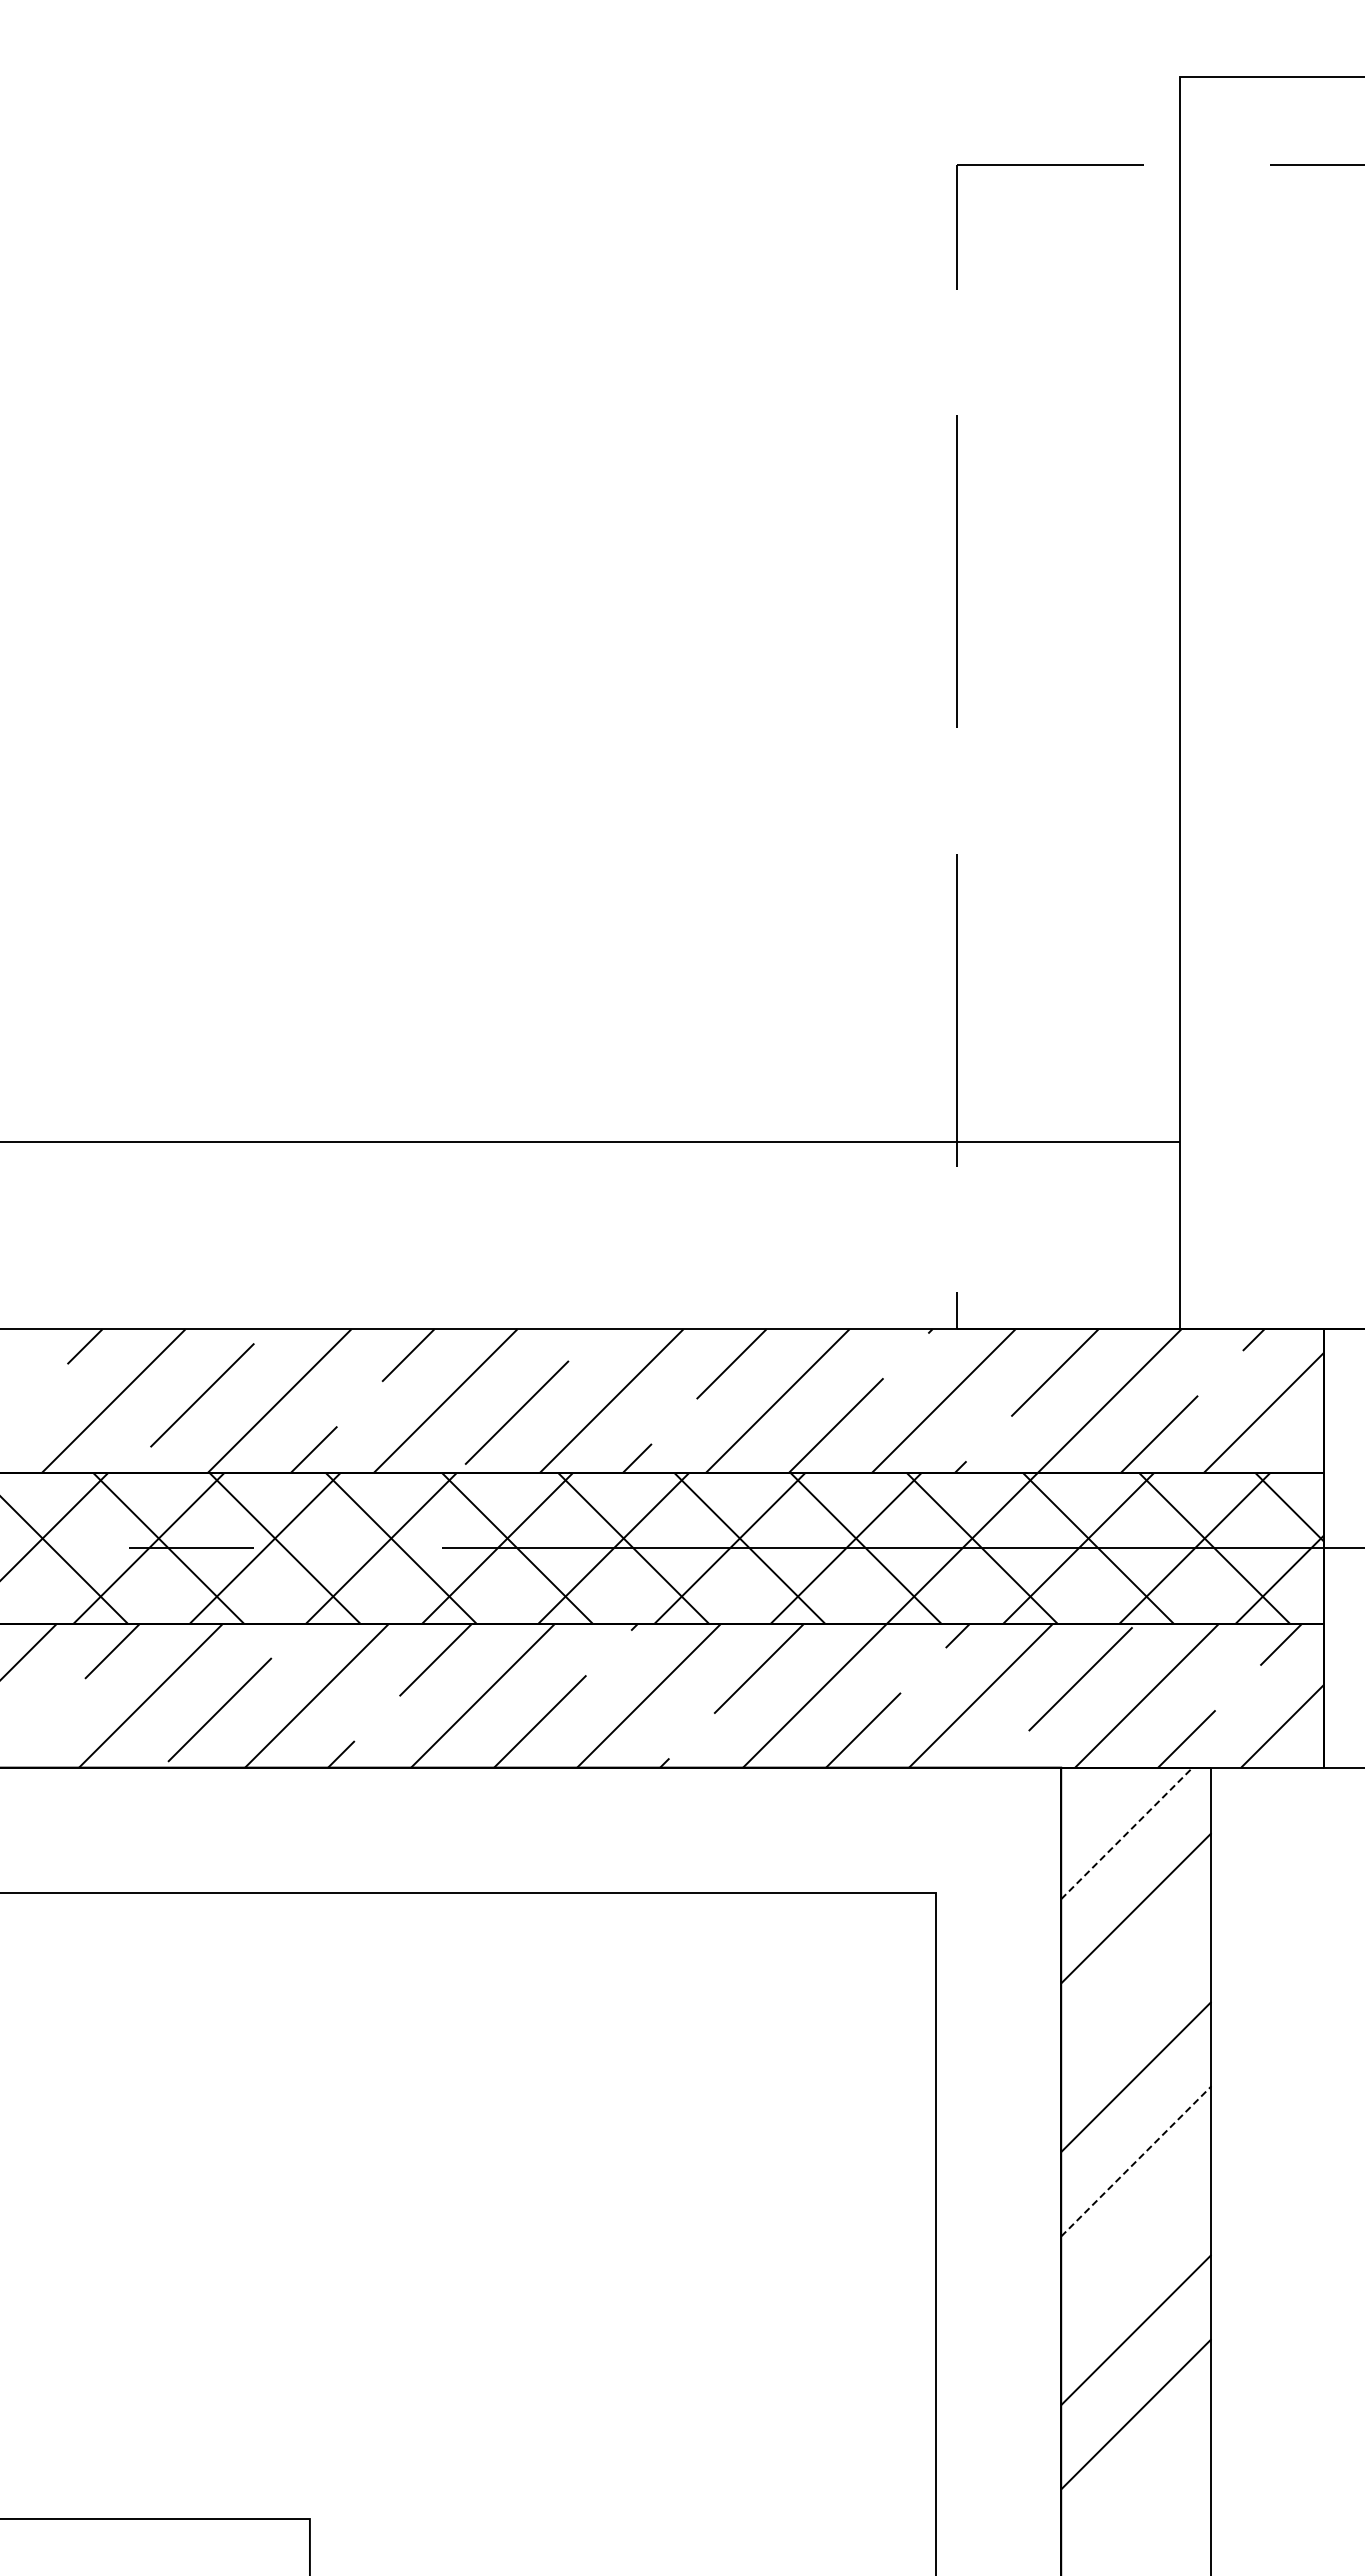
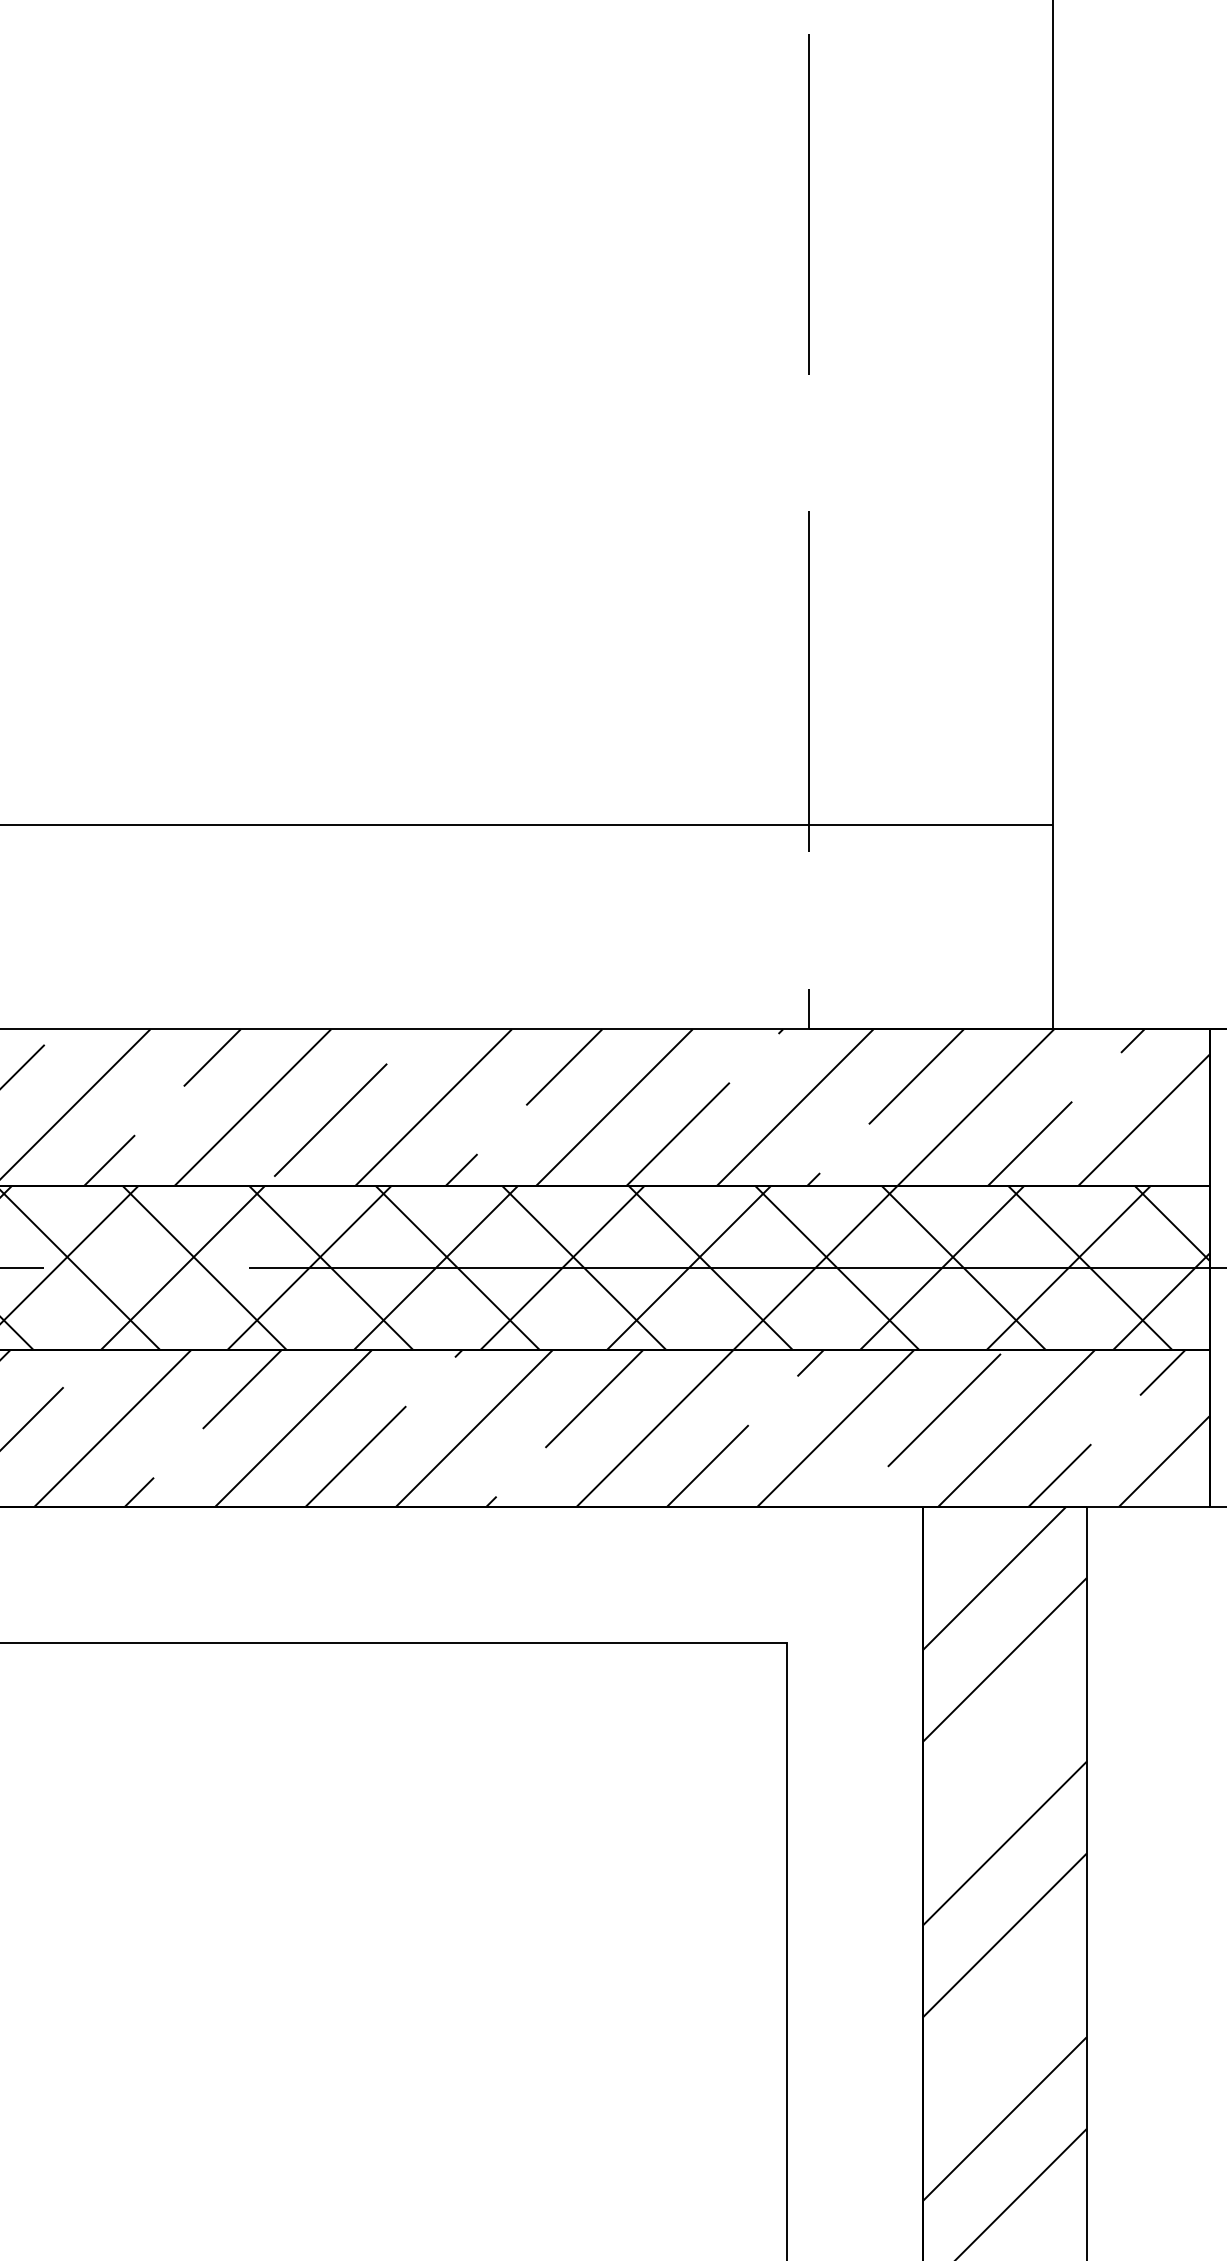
line: (1127, 1833) -> (995, 1578), dashed -> solid
line: (1136, 2161) -> (1005, 1935), dashed -> solid

